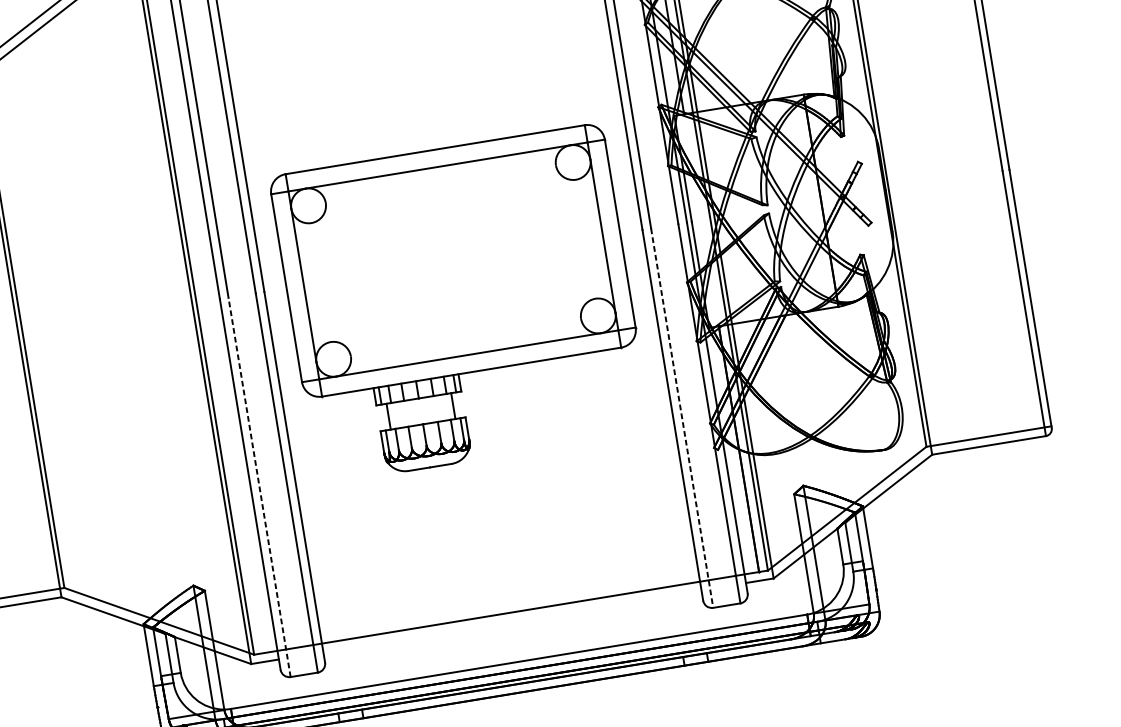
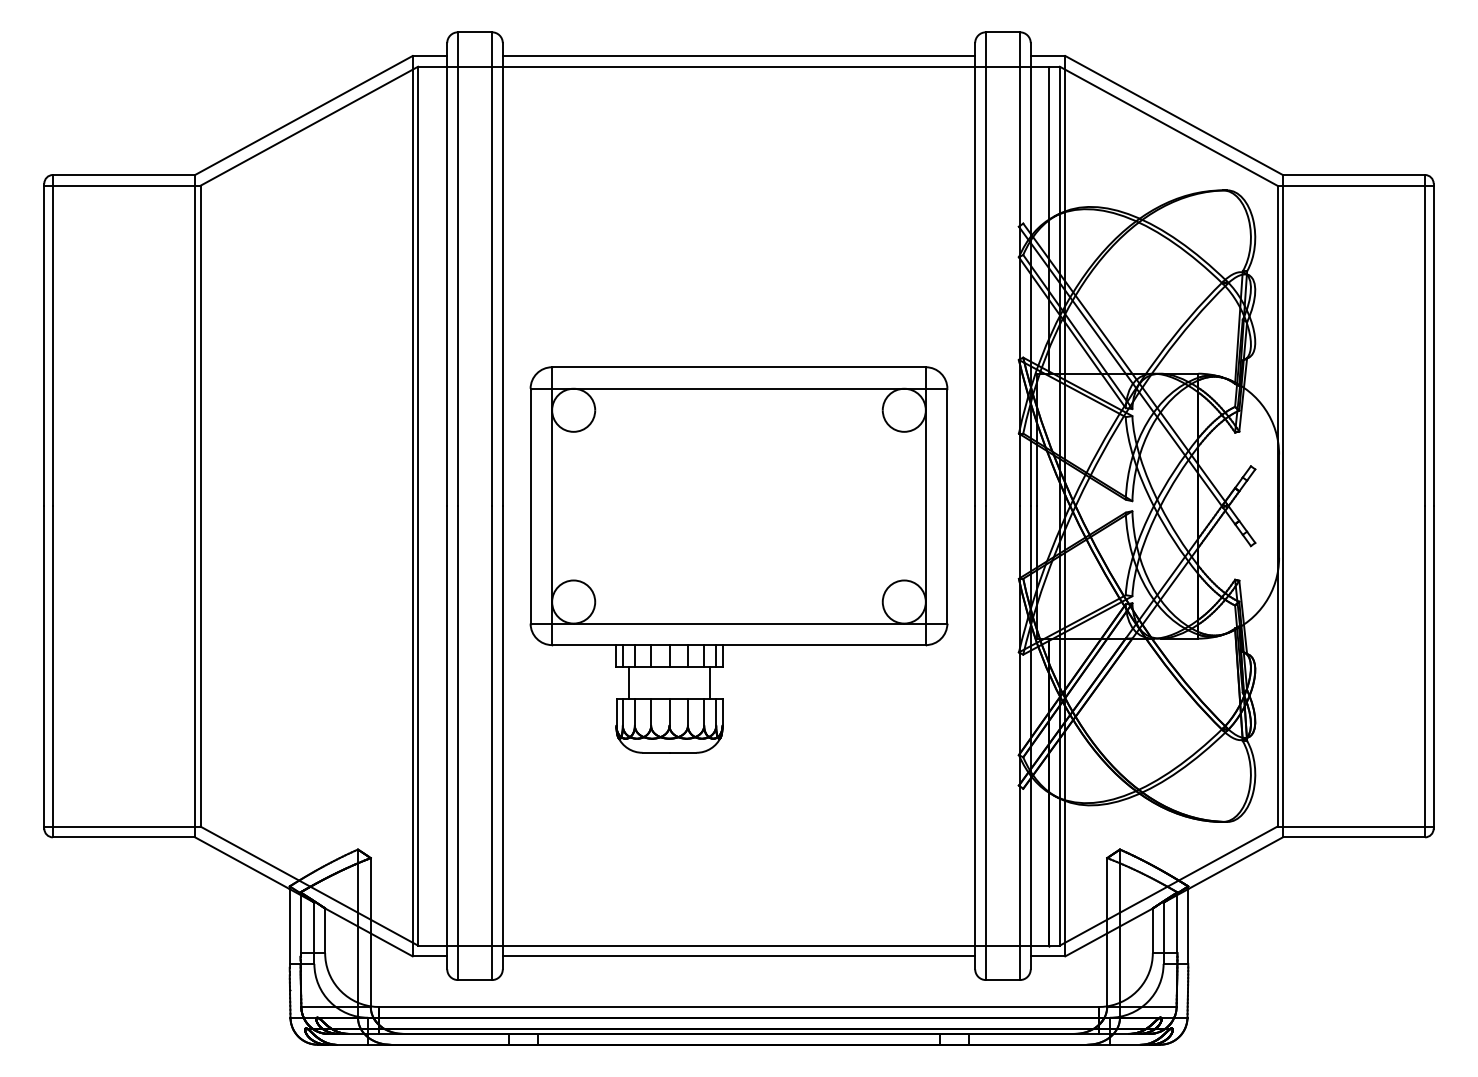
line: (681, 418) -> (985, 743), dashed -> solid
line: (260, 487) -> (458, 743), dashed -> solid
line: (512, 621) -> (738, 956), added

